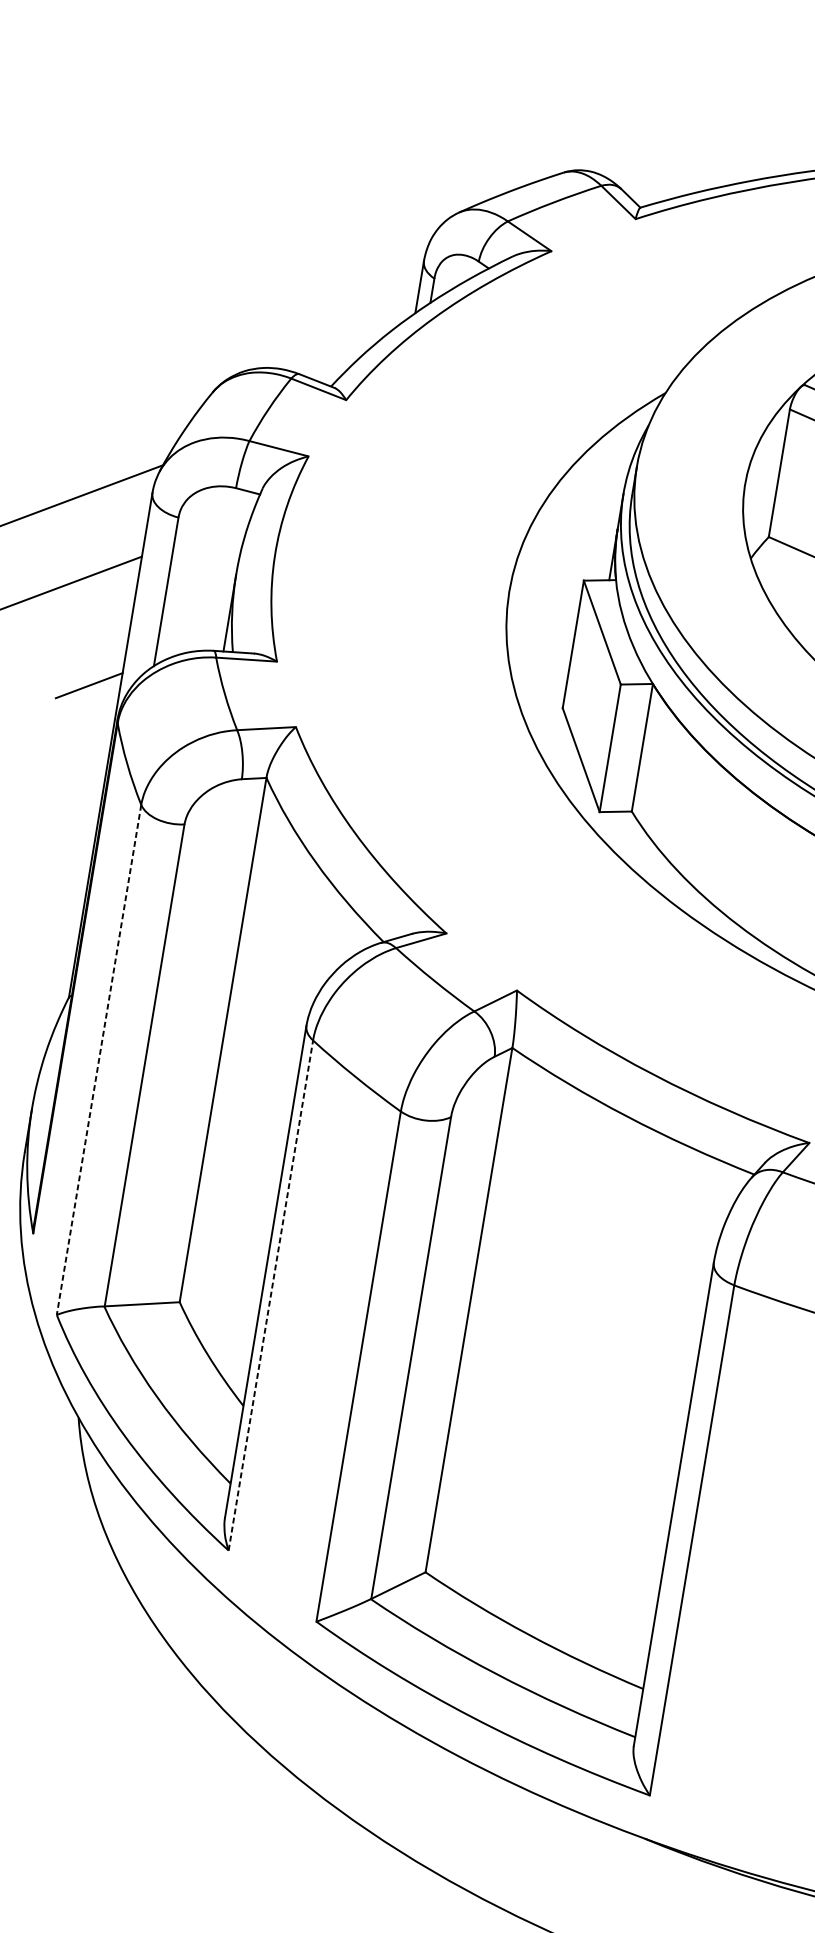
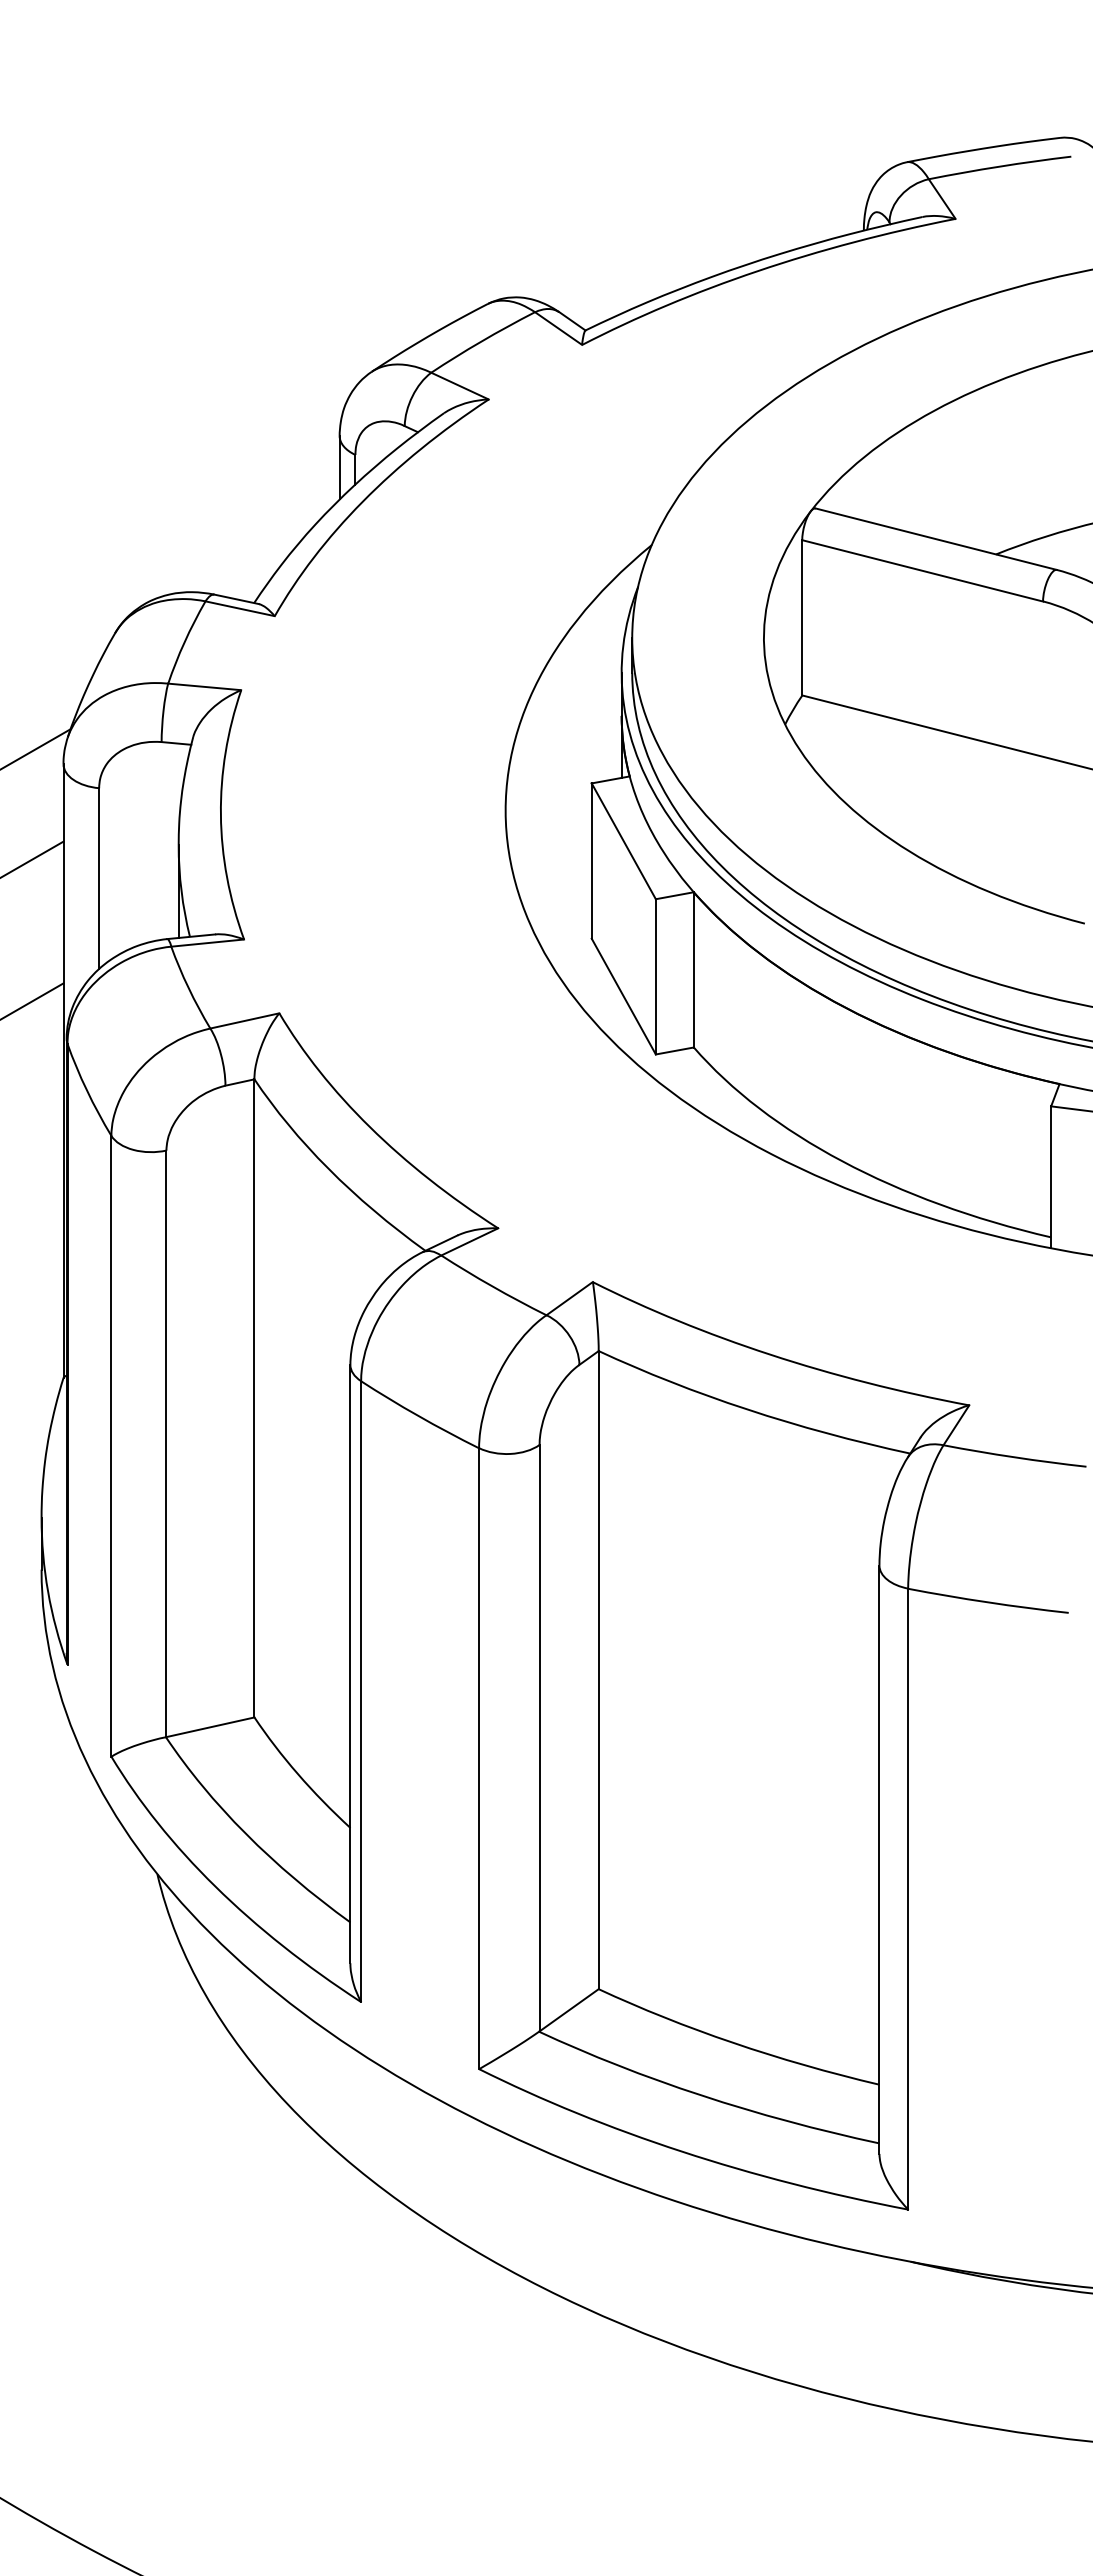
line: (99, 1060) -> (111, 1446), dashed -> solid
line: (271, 1295) -> (361, 1691), dashed -> solid

